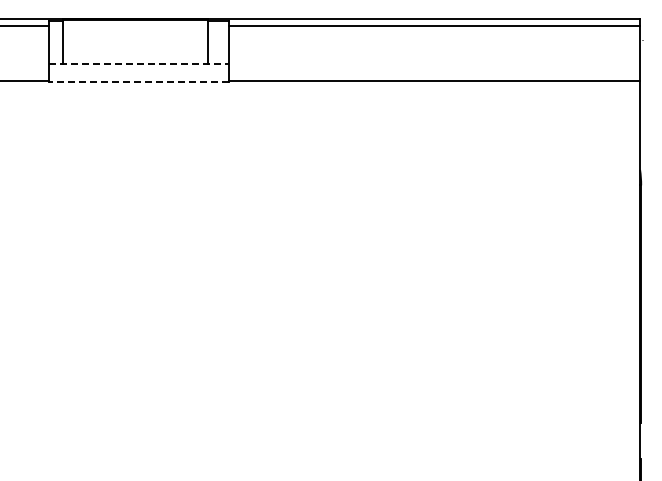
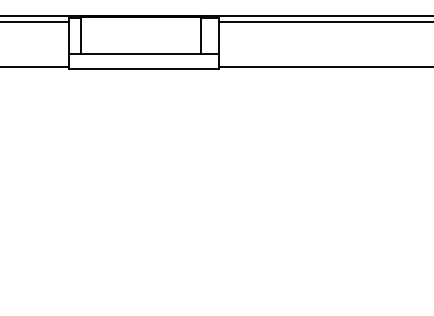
line: (139, 64) -> (144, 54), dashed -> solid
line: (138, 82) -> (143, 68), dashed -> solid

